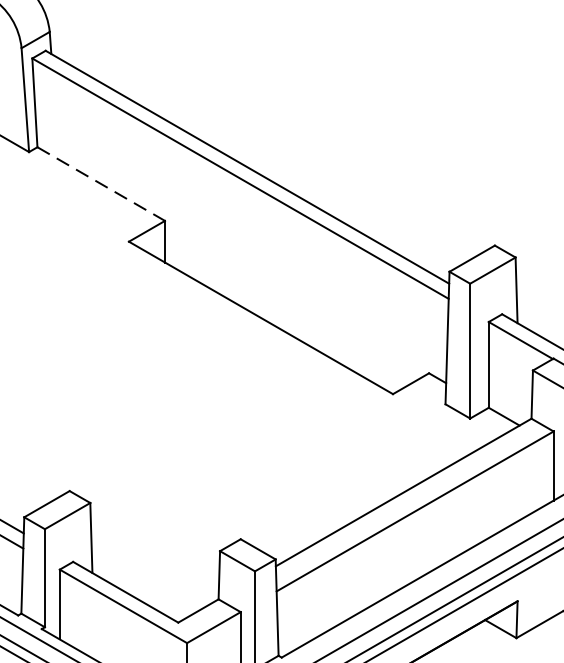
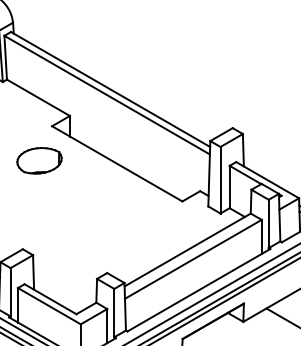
line: (101, 185) -> (38, 98), dashed -> solid
part: (103, 311) -> (39, 160), added

